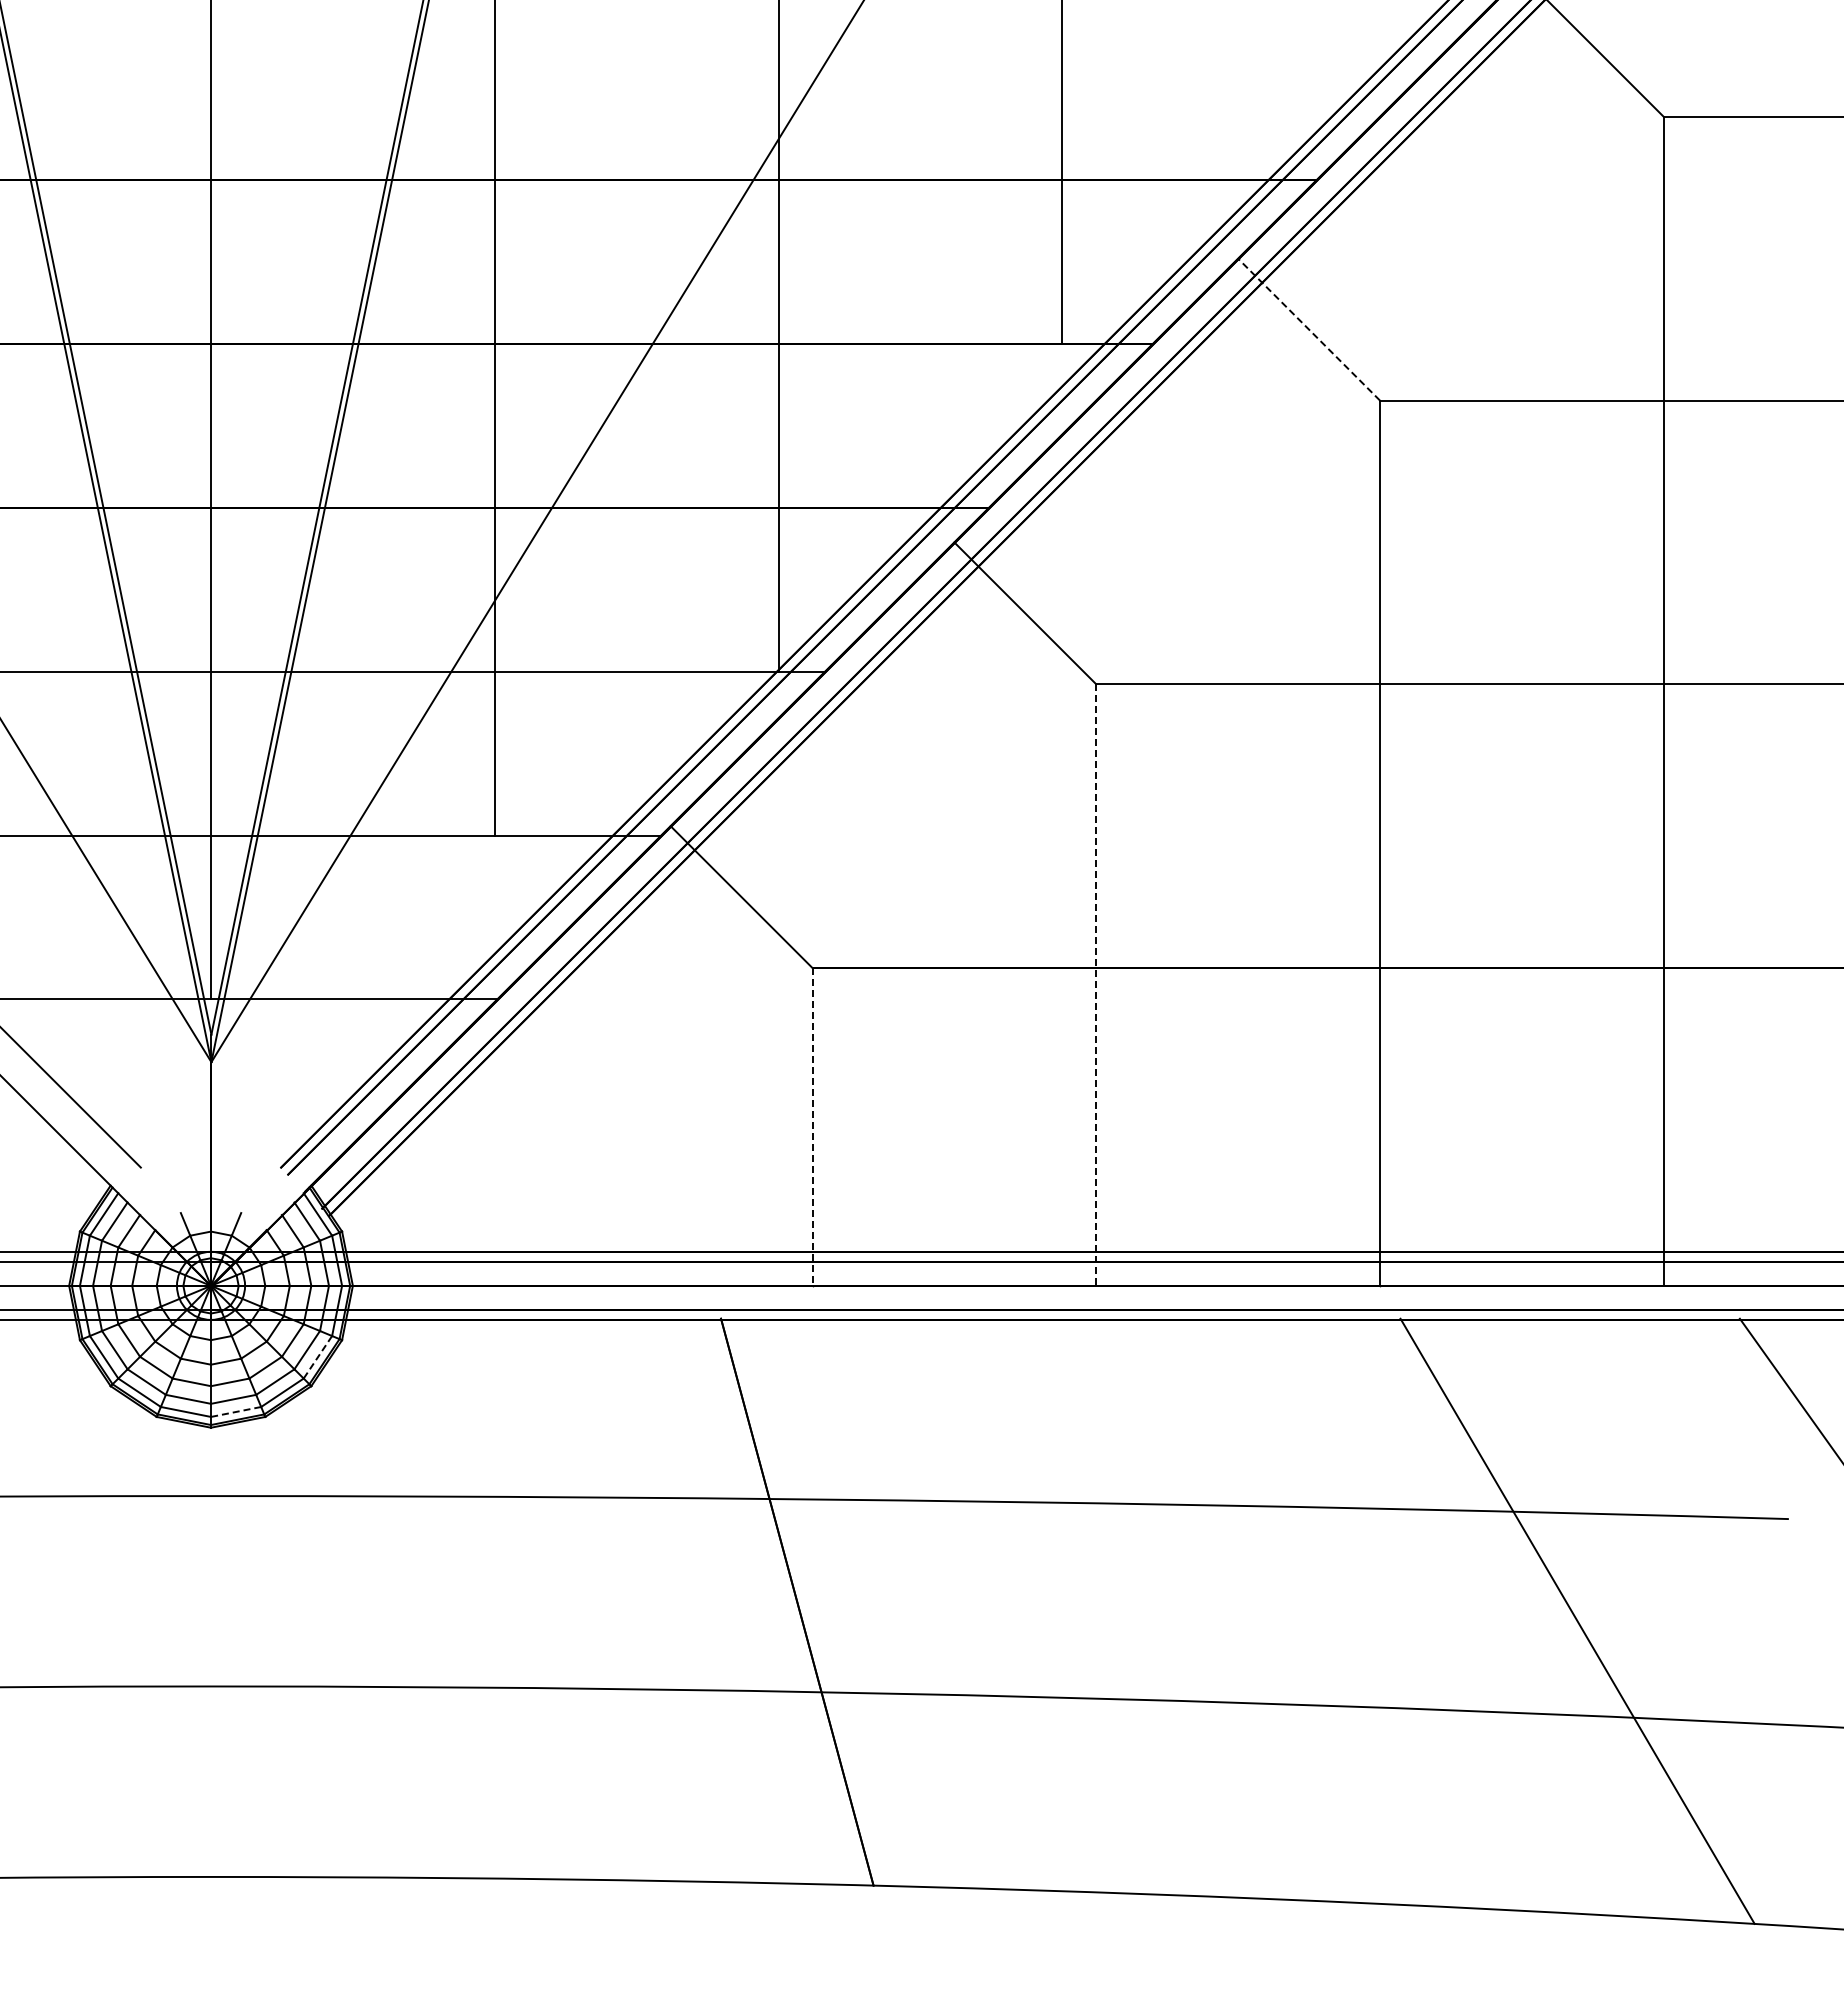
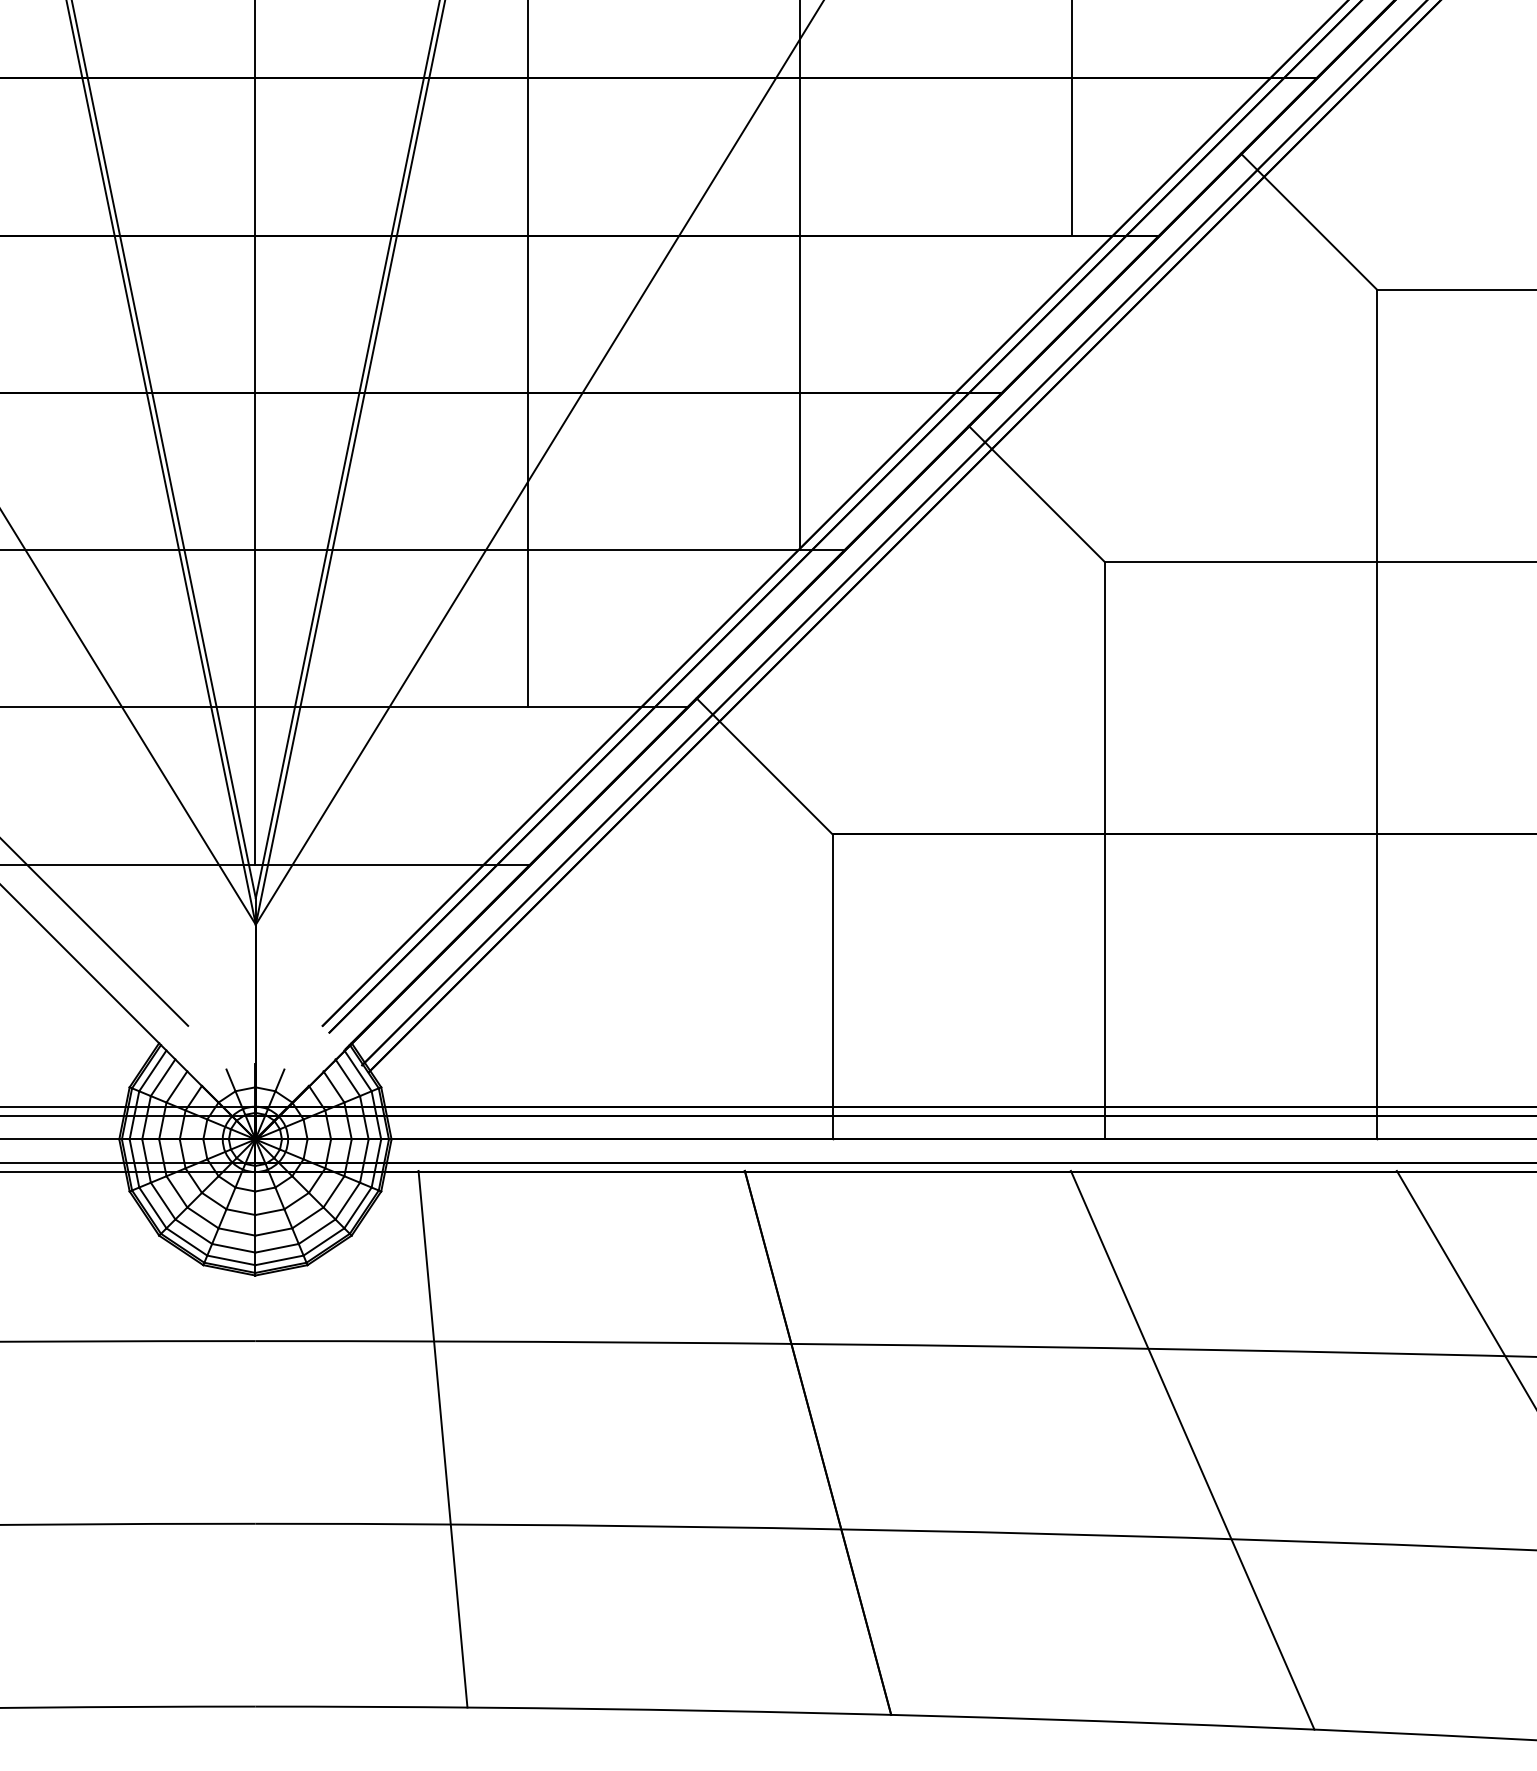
line: (1308, 329) -> (1308, 221), dashed -> solid
line: (1096, 985) -> (1105, 851), dashed -> solid
line: (812, 1126) -> (832, 986), dashed -> solid
line: (317, 1357) -> (357, 1208), dashed -> solid
line: (236, 1411) -> (279, 1259), dashed -> solid
line: (406, 1597) -> (443, 1438), added
line: (1187, 1609) -> (1192, 1449), added

